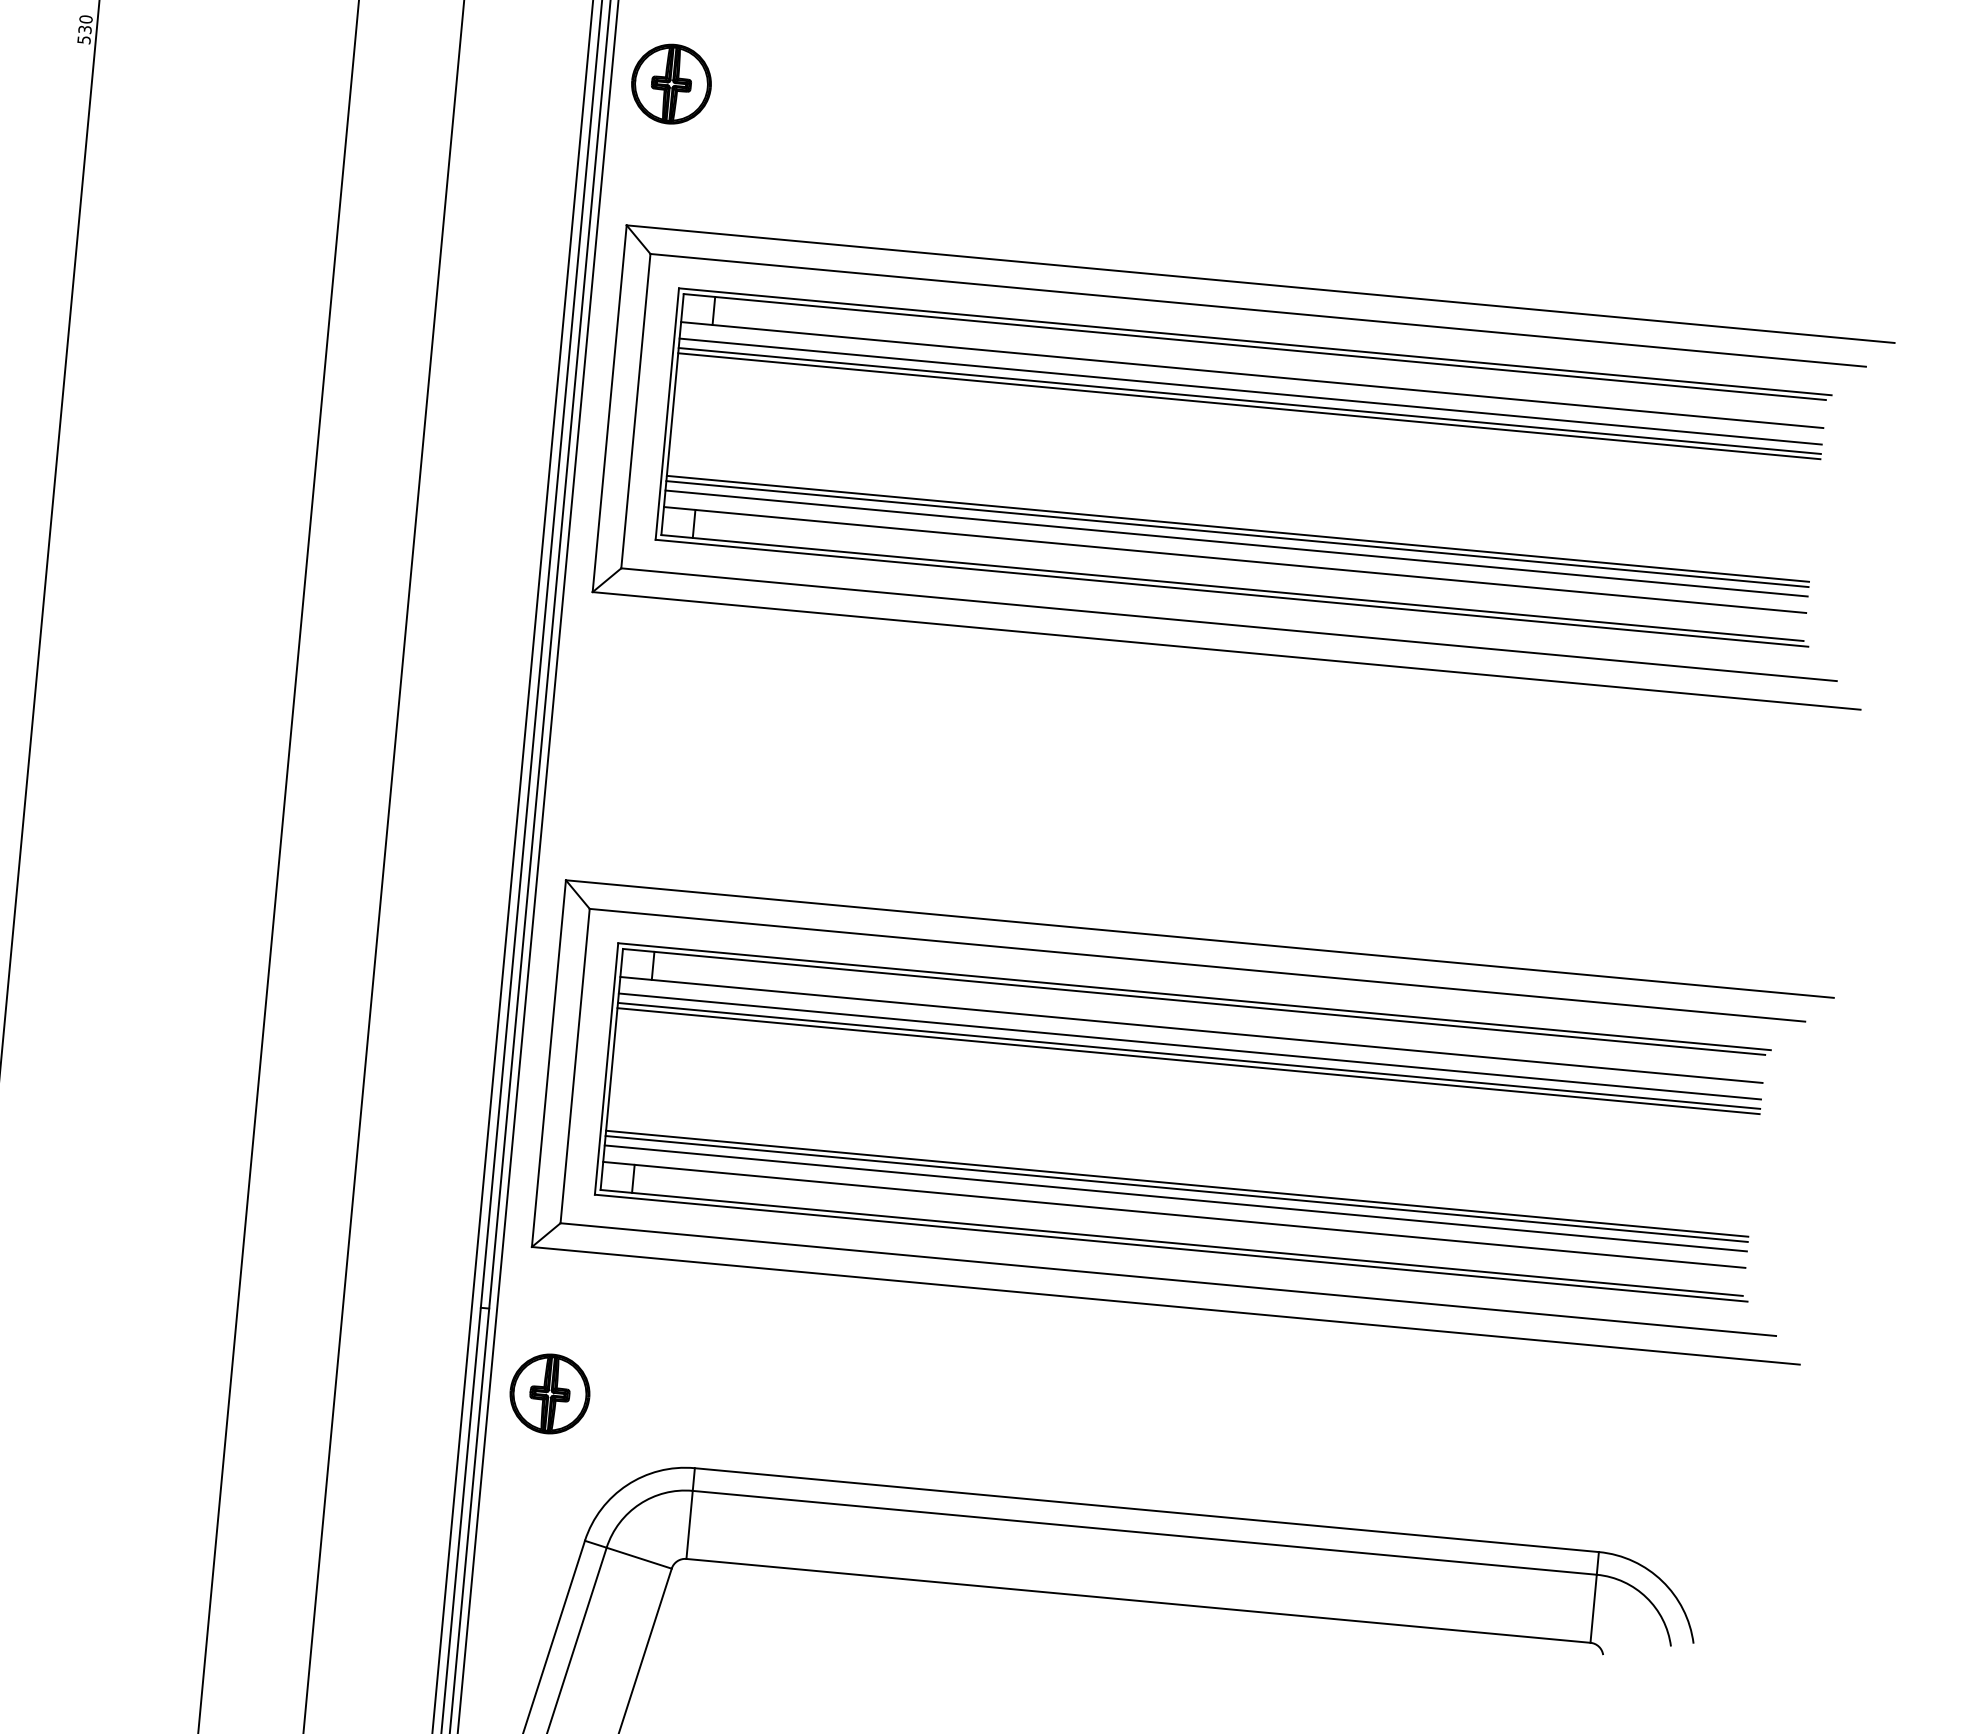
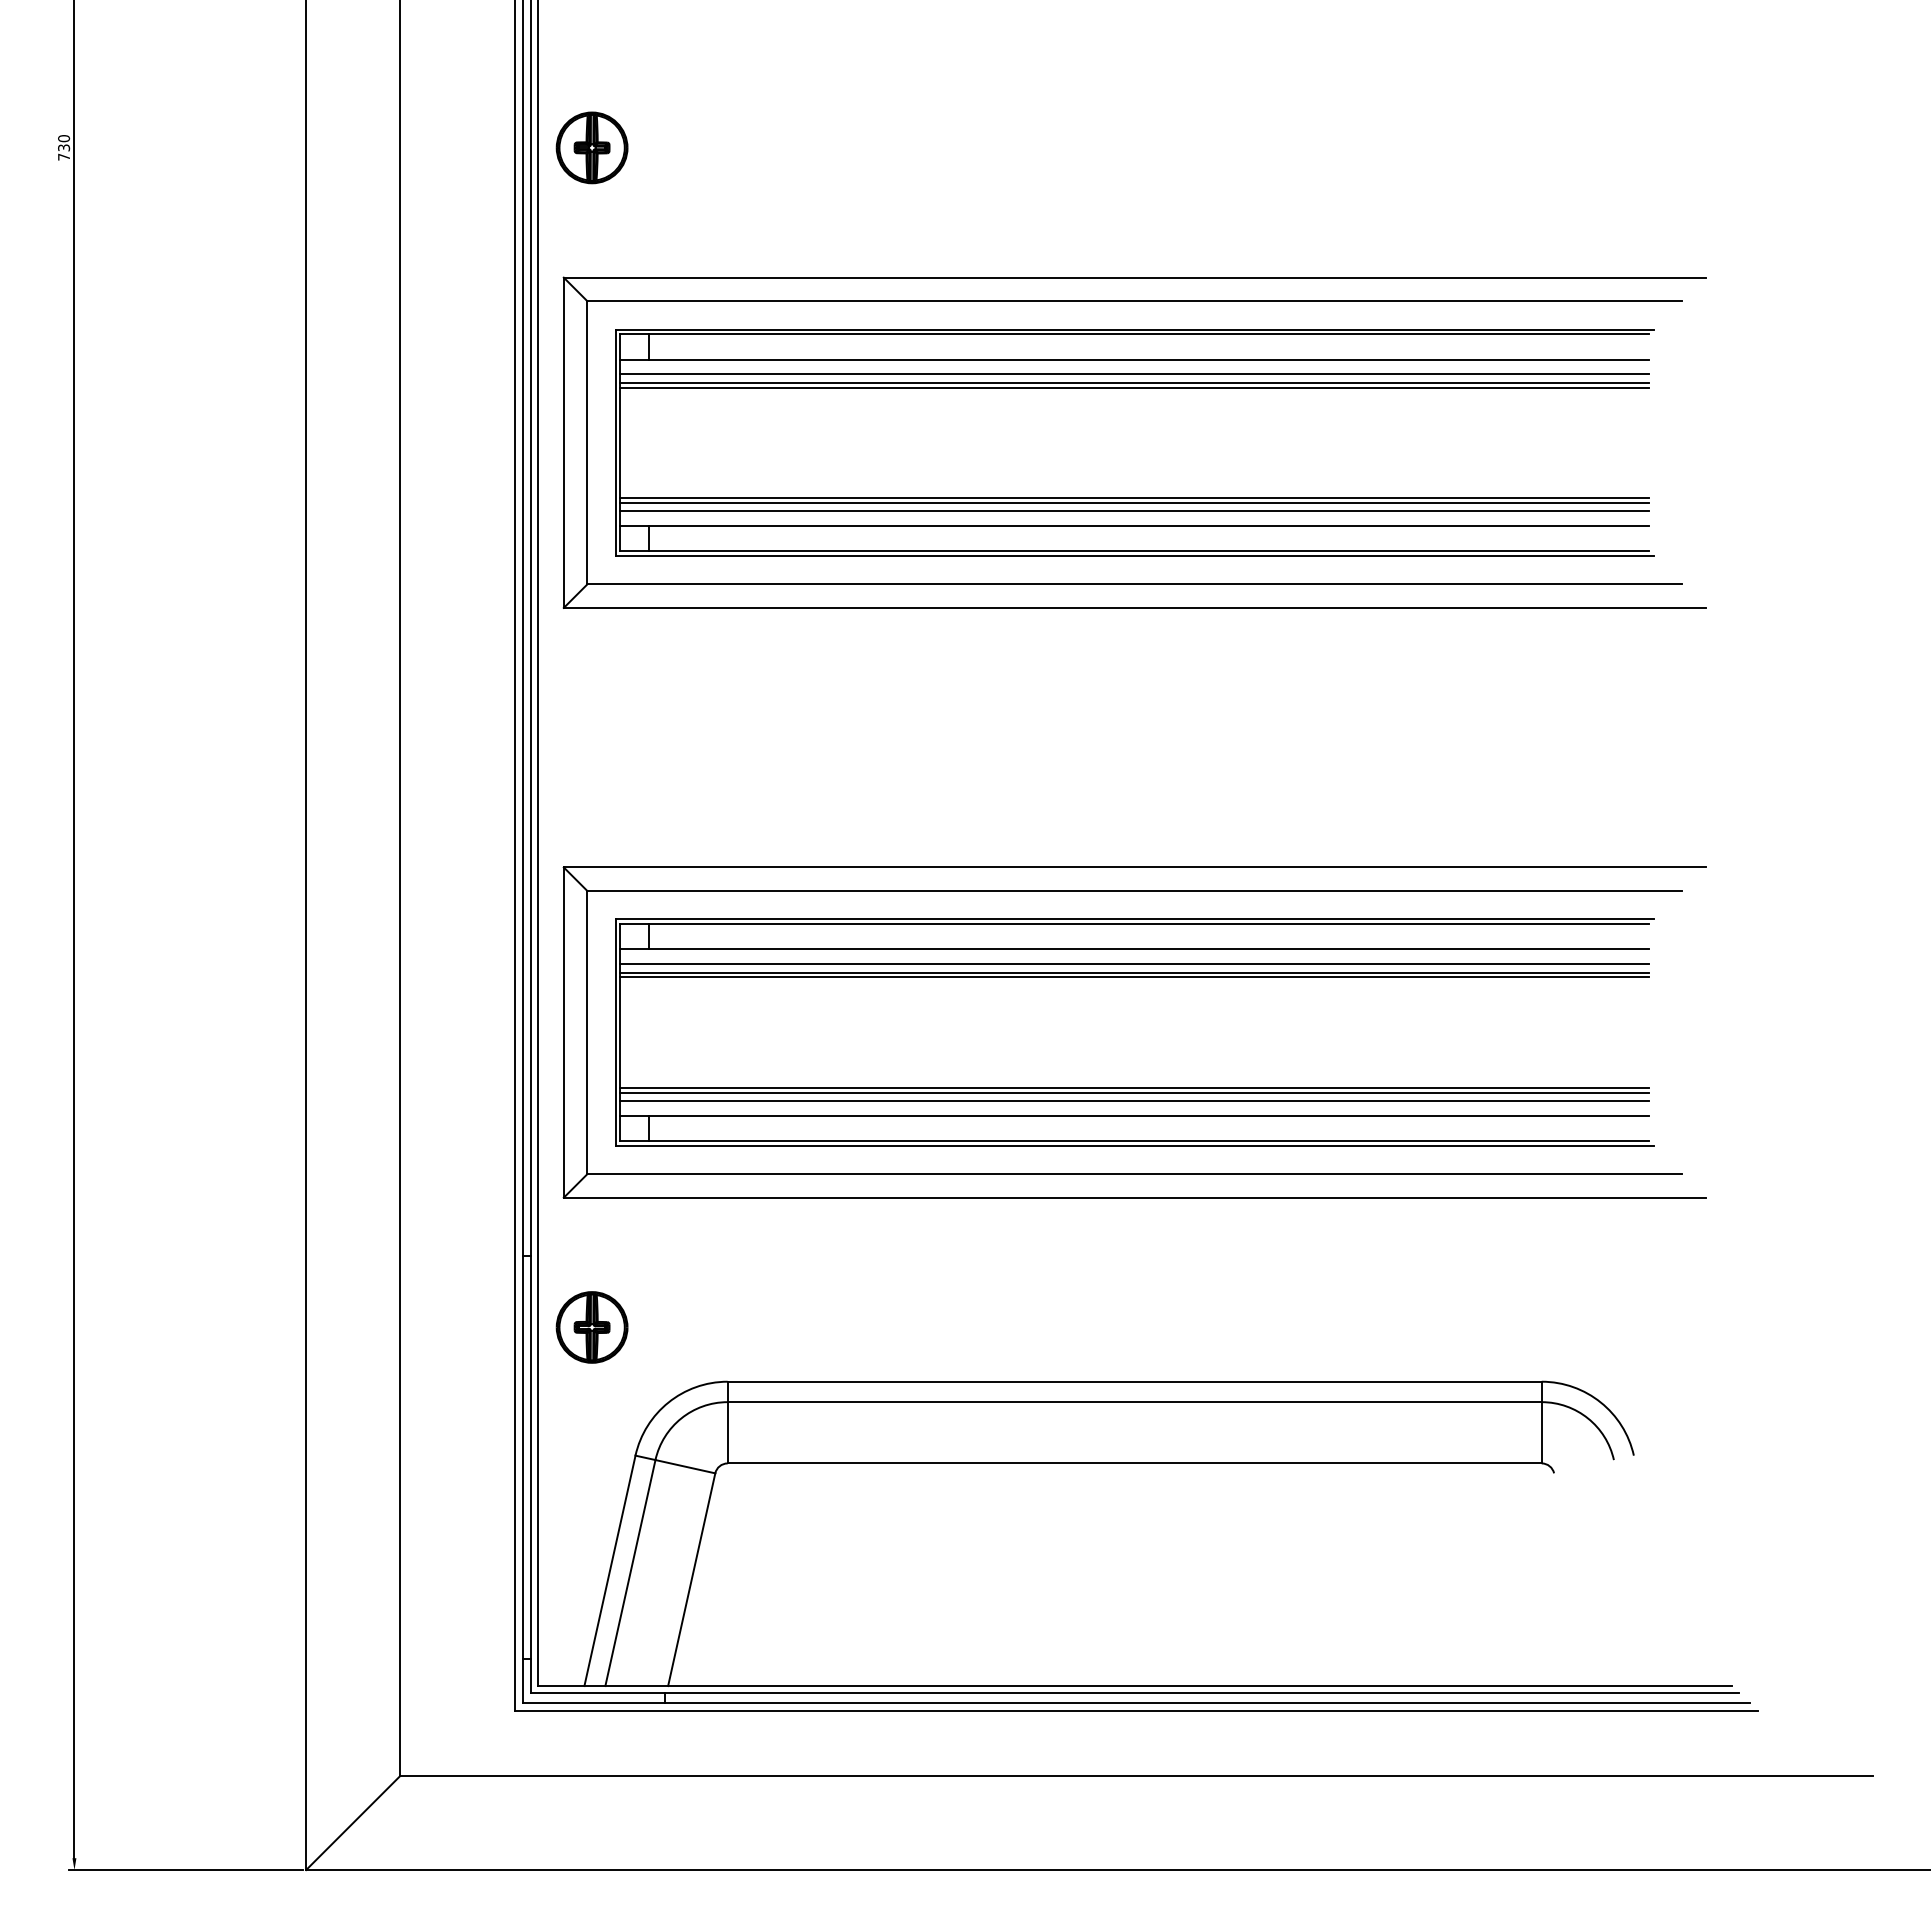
text: (84, 39) -> (64, 156), 530 -> 730

